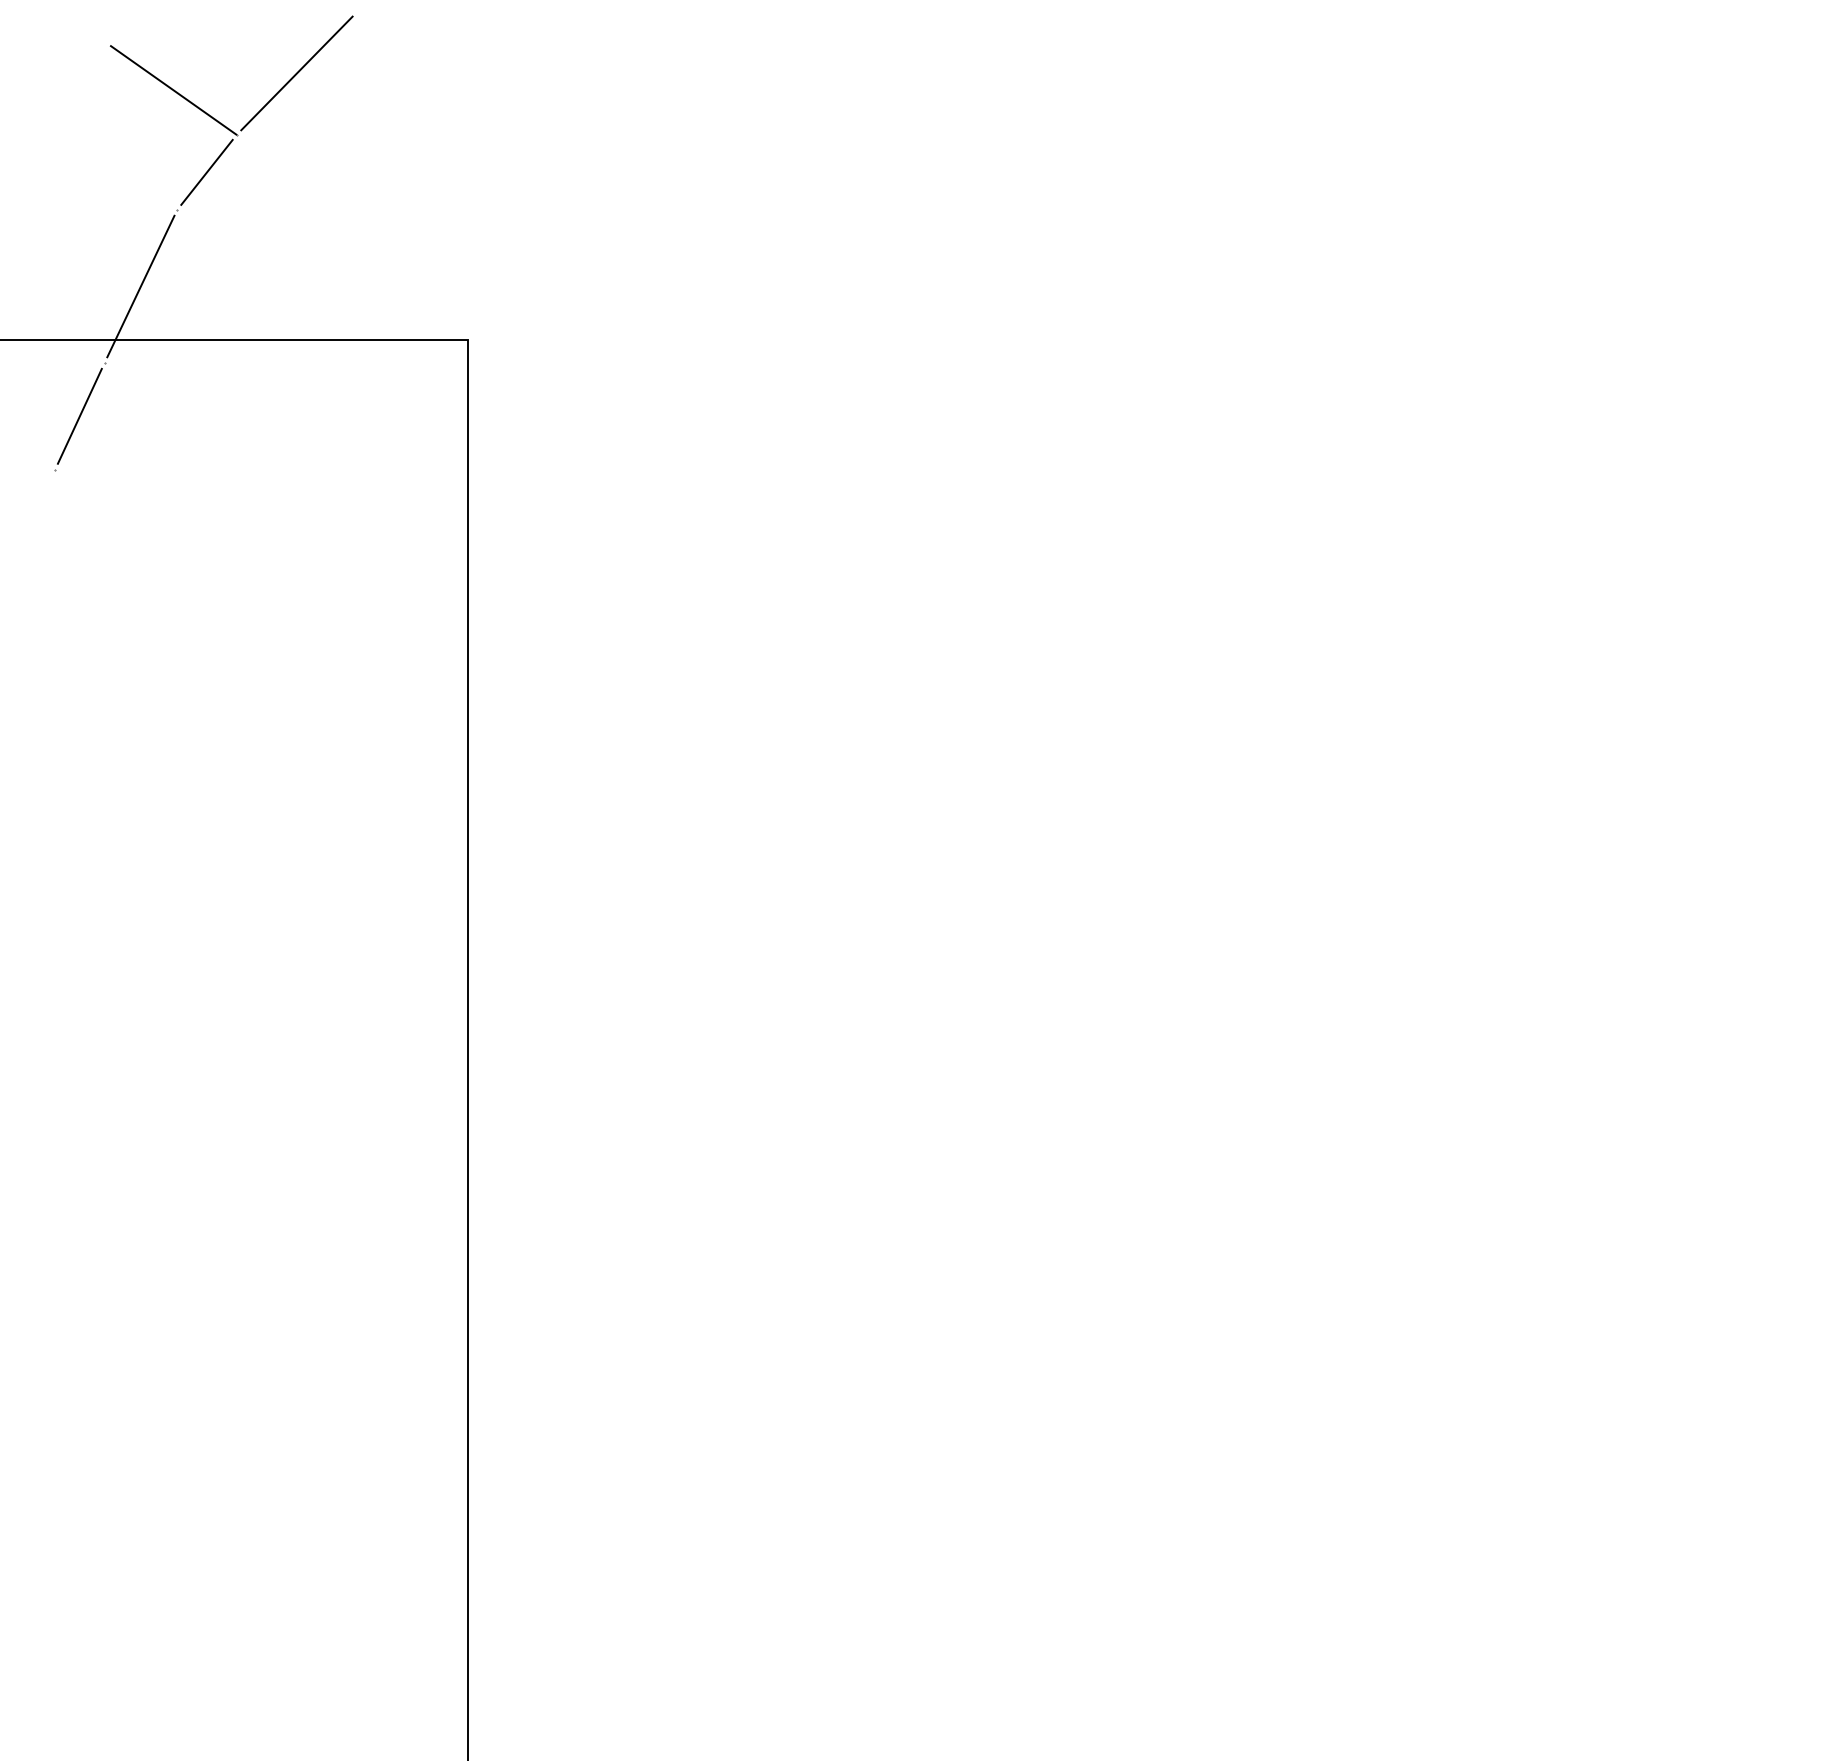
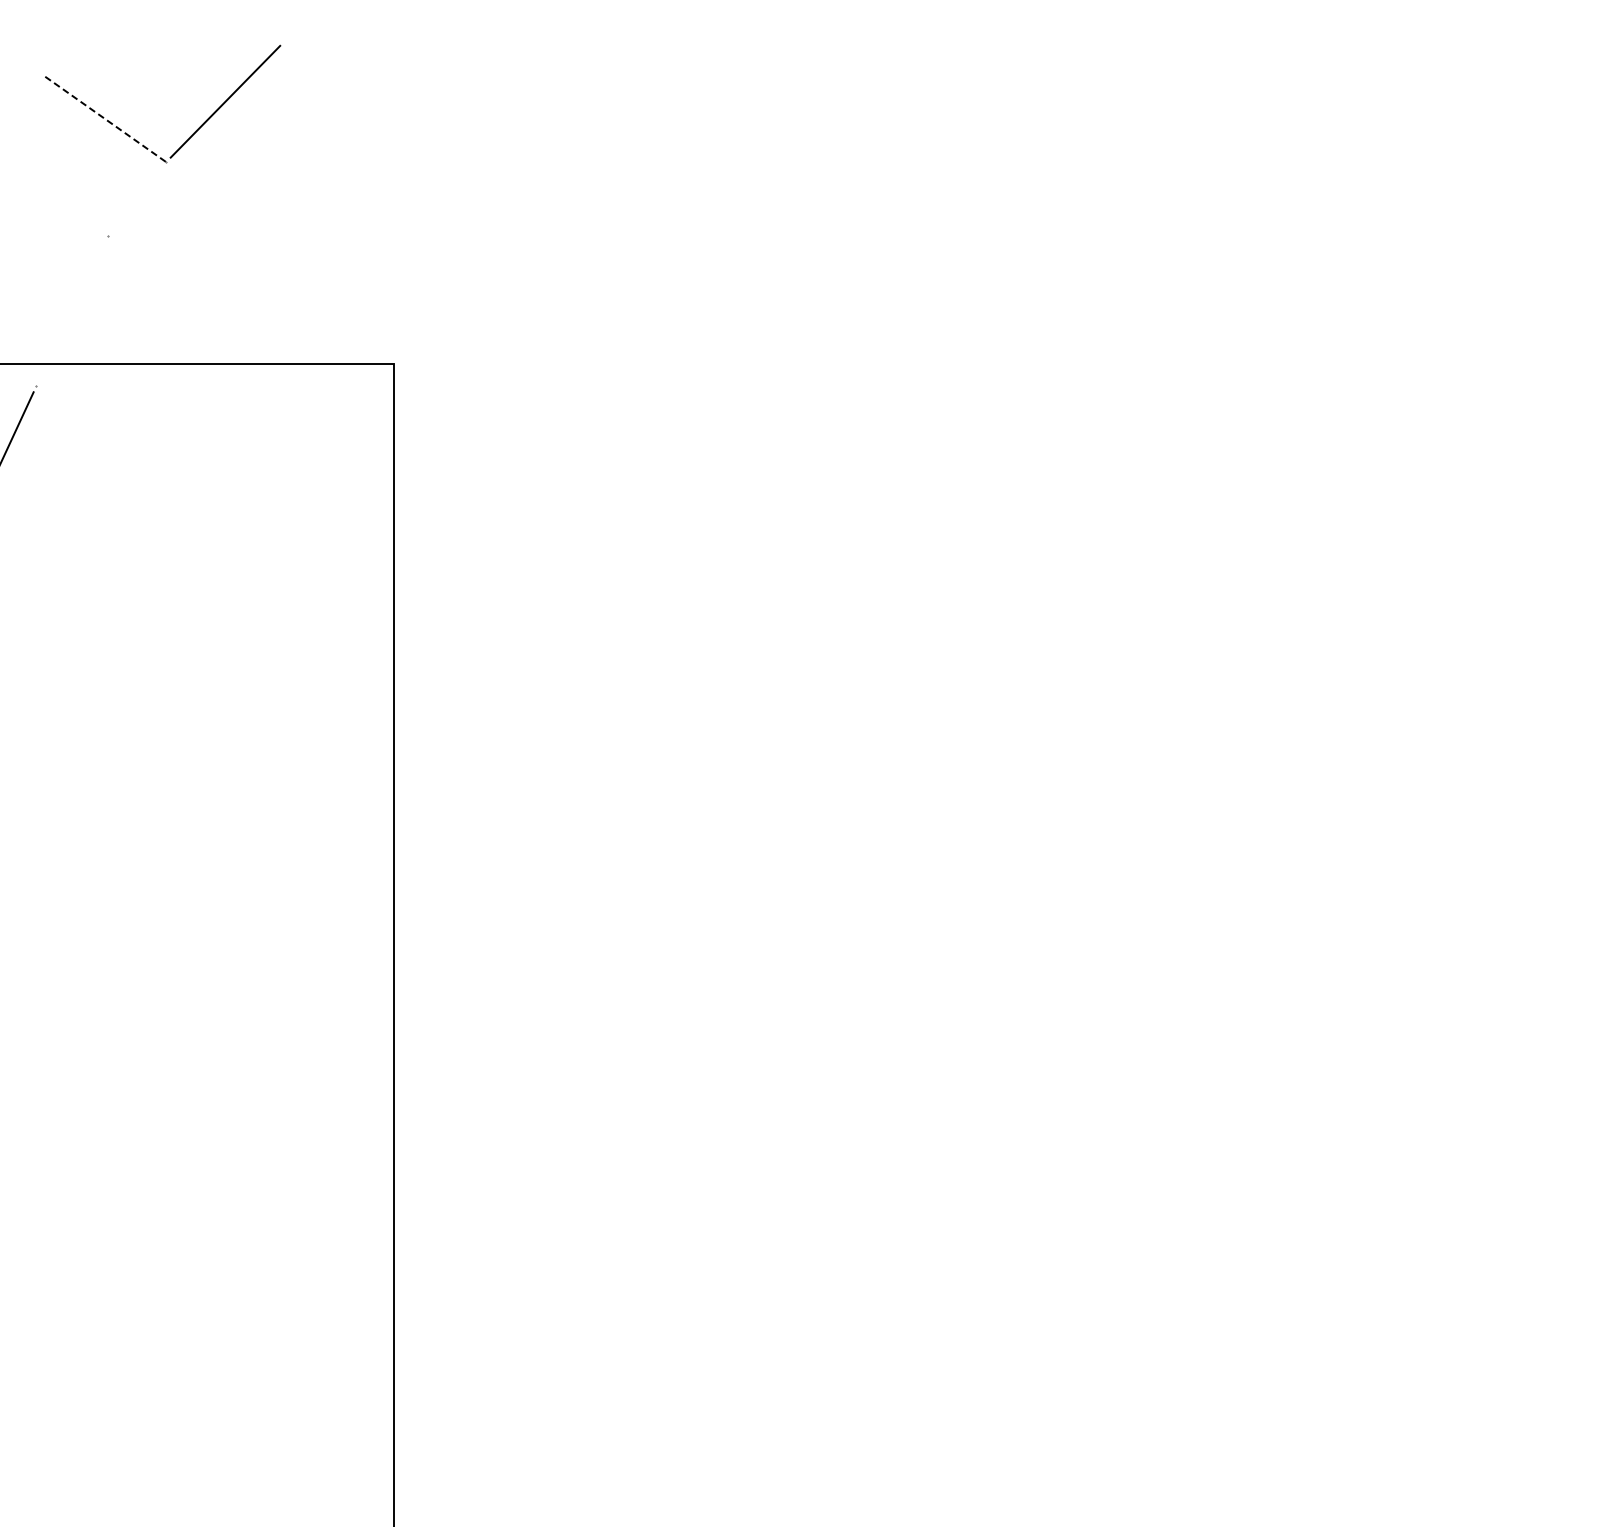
line: (173, 90) -> (104, 118), solid -> dashed
line: (206, 171) -> (136, 198), removed
line: (140, 286) -> (71, 311), removed

